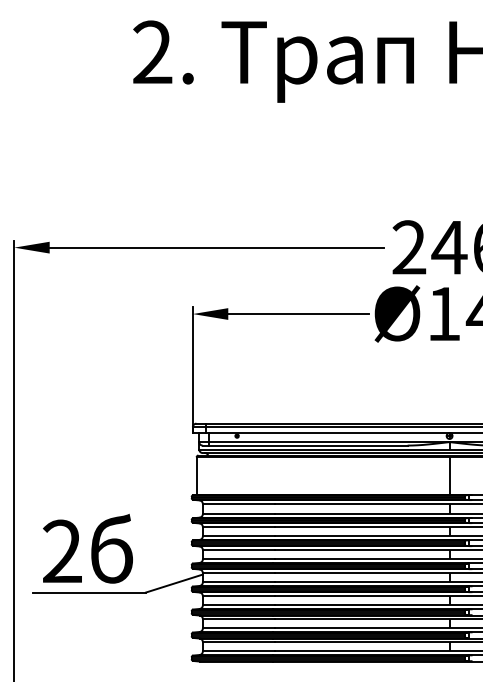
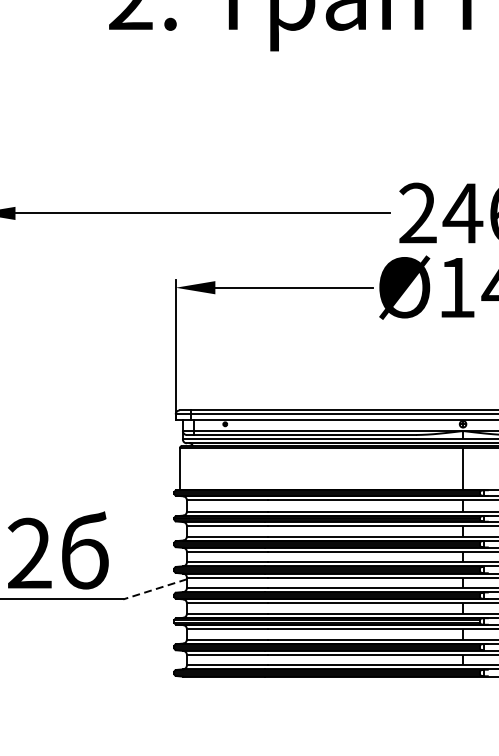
line: (174, 583) -> (155, 589), solid -> dashed

